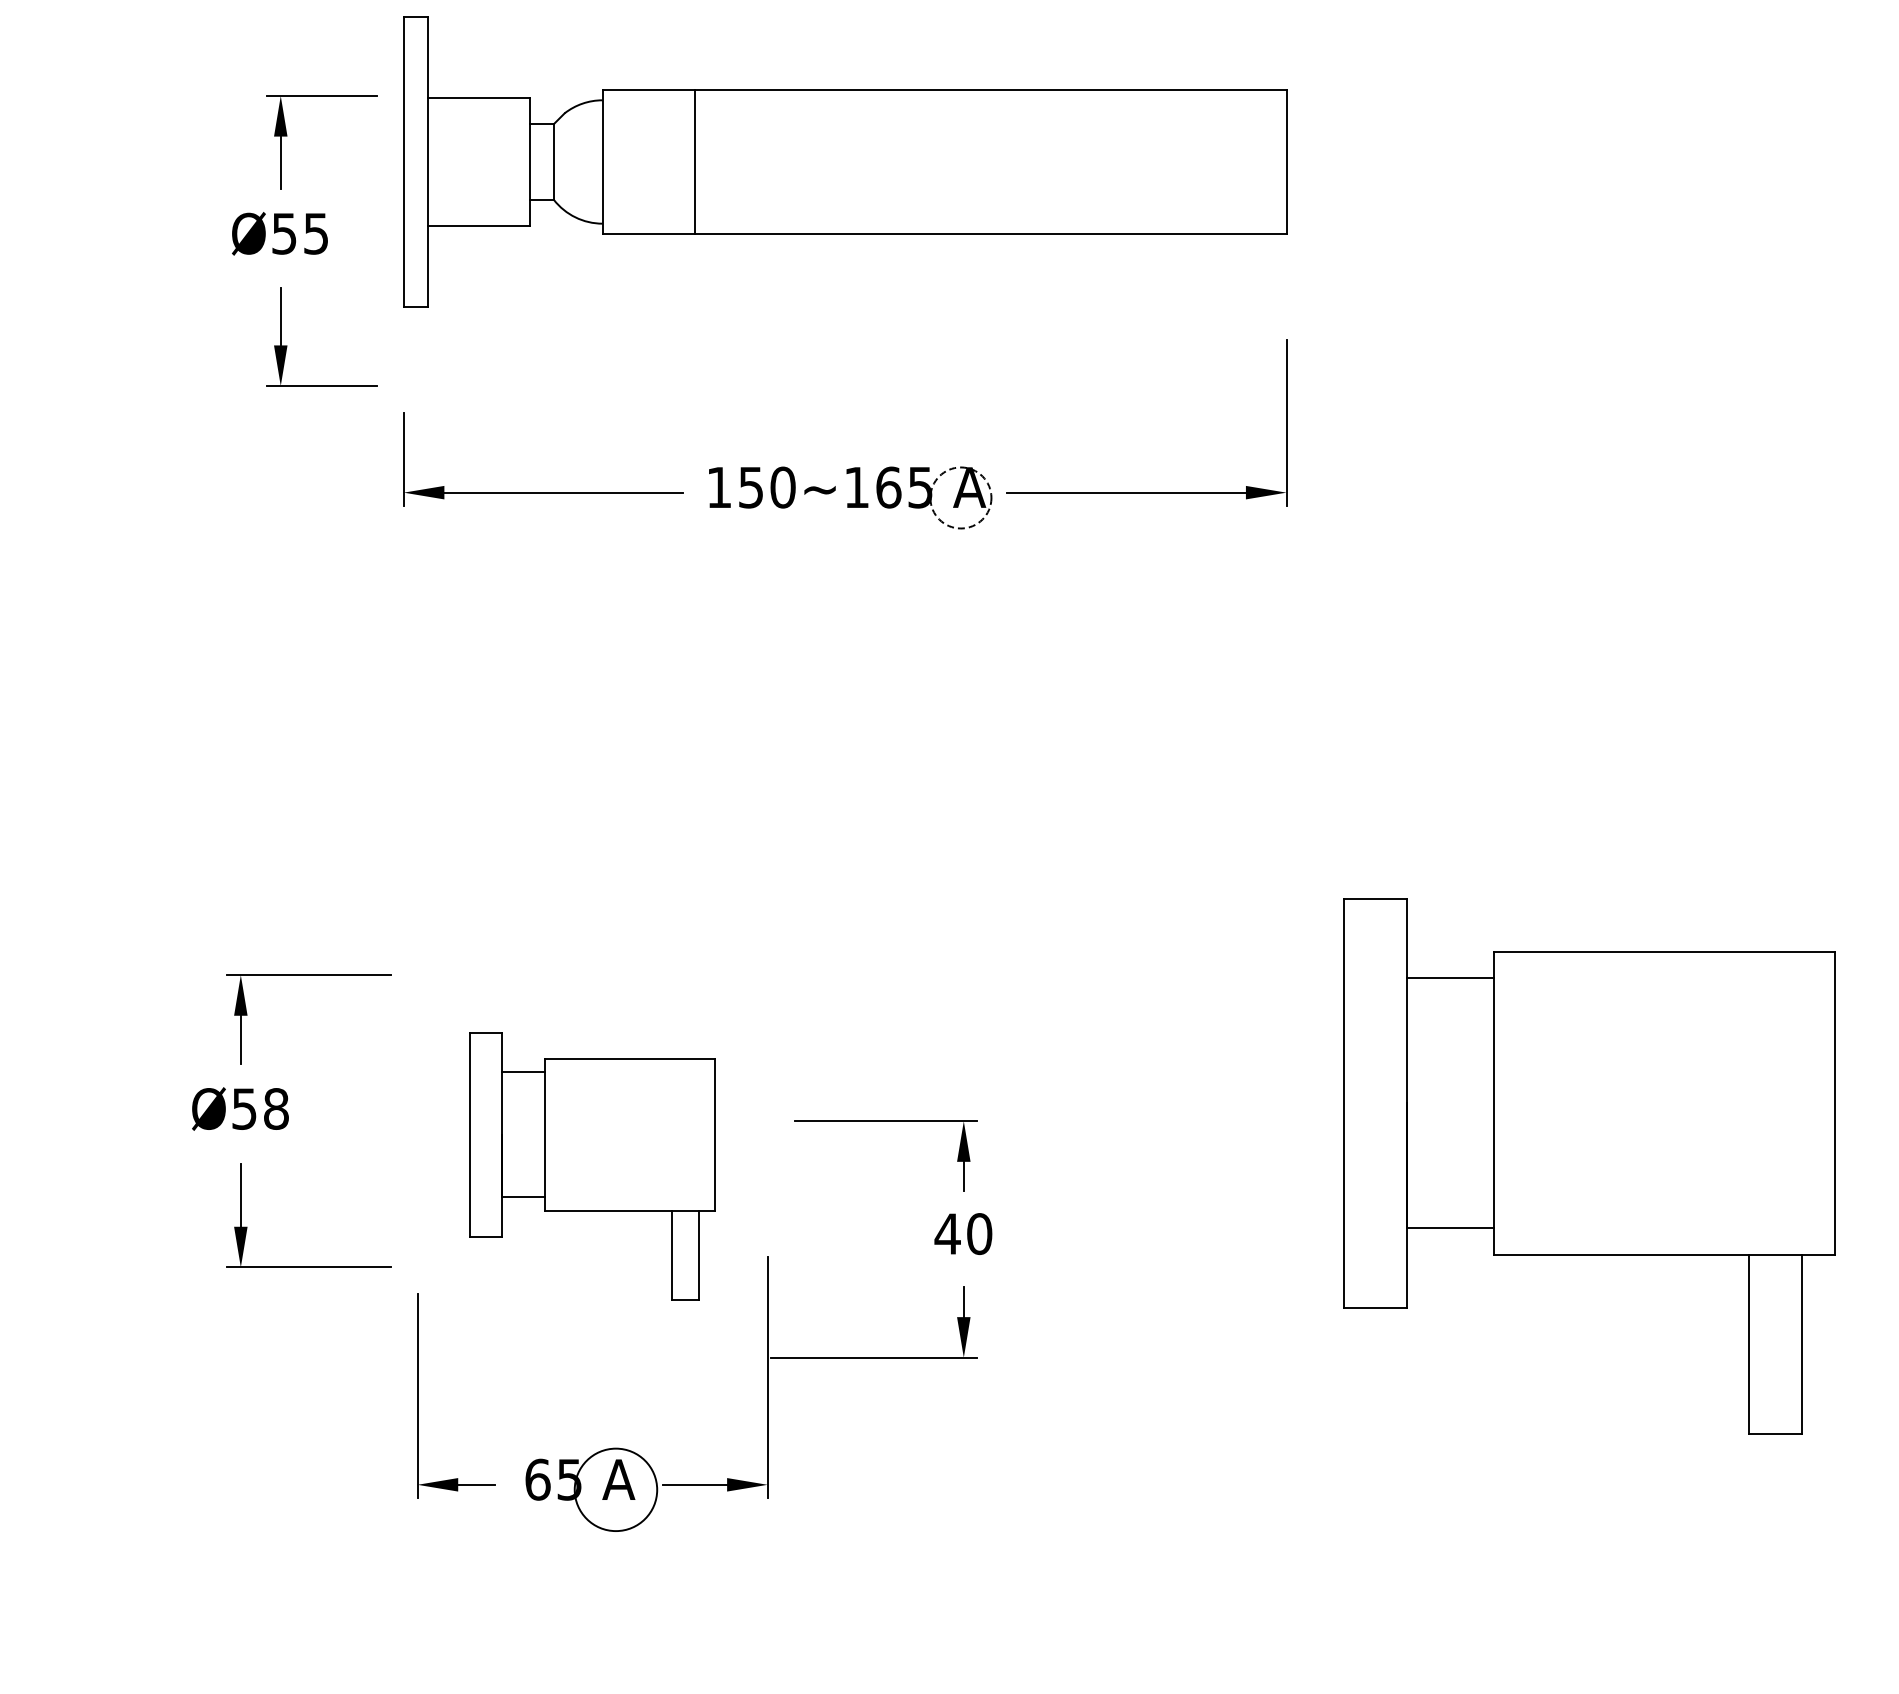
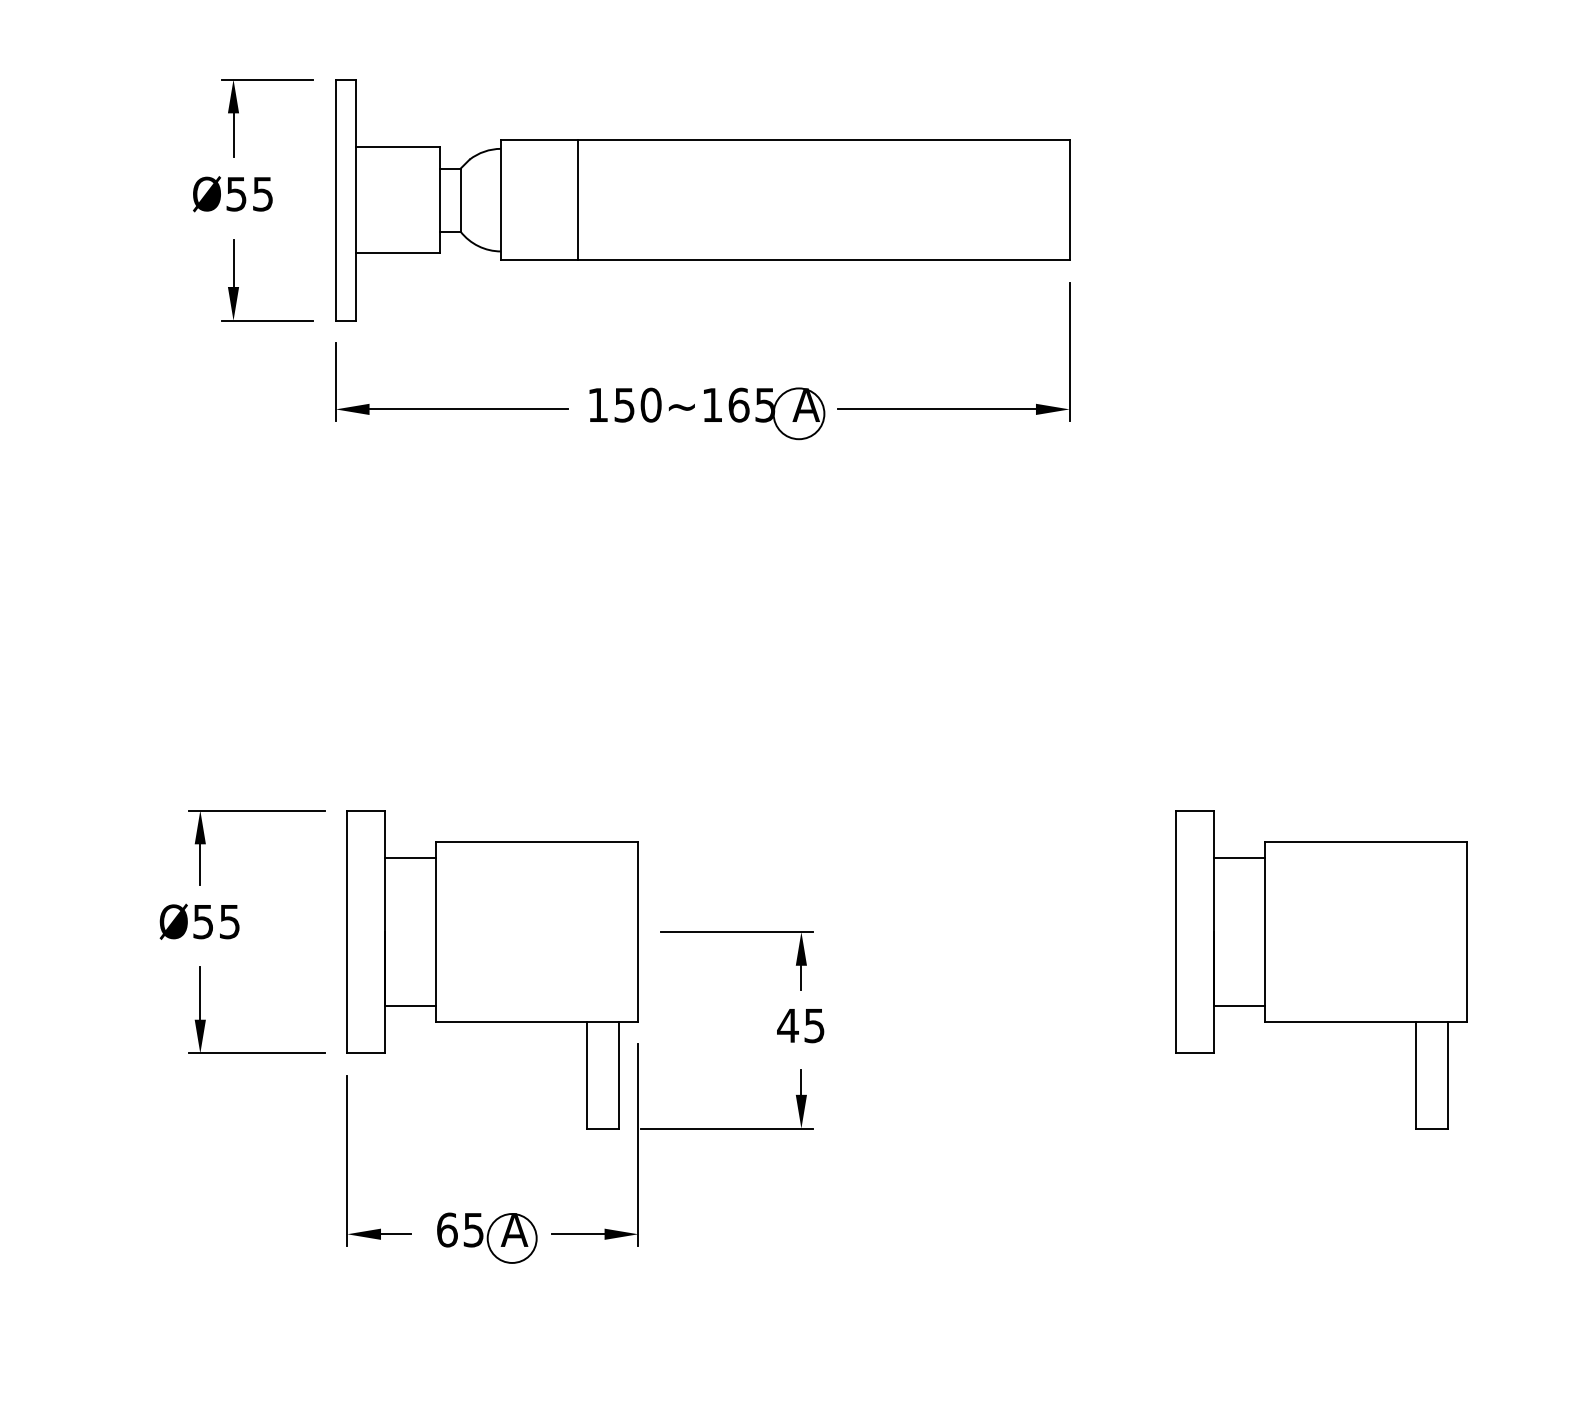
part: (845, 161) -> (703, 199), moved
circle: (960, 497) -> (798, 413), dashed -> solid
text: (276, 1108) -> (229, 921), Ø58 -> Ø55
part: (592, 1166) -> (492, 969), size x1.43
part: (1589, 1166) -> (1321, 969), size x0.71
text: (979, 1234) -> (814, 1026), 40 -> 45
circle: (615, 1489) -> (511, 1238), size x0.71

